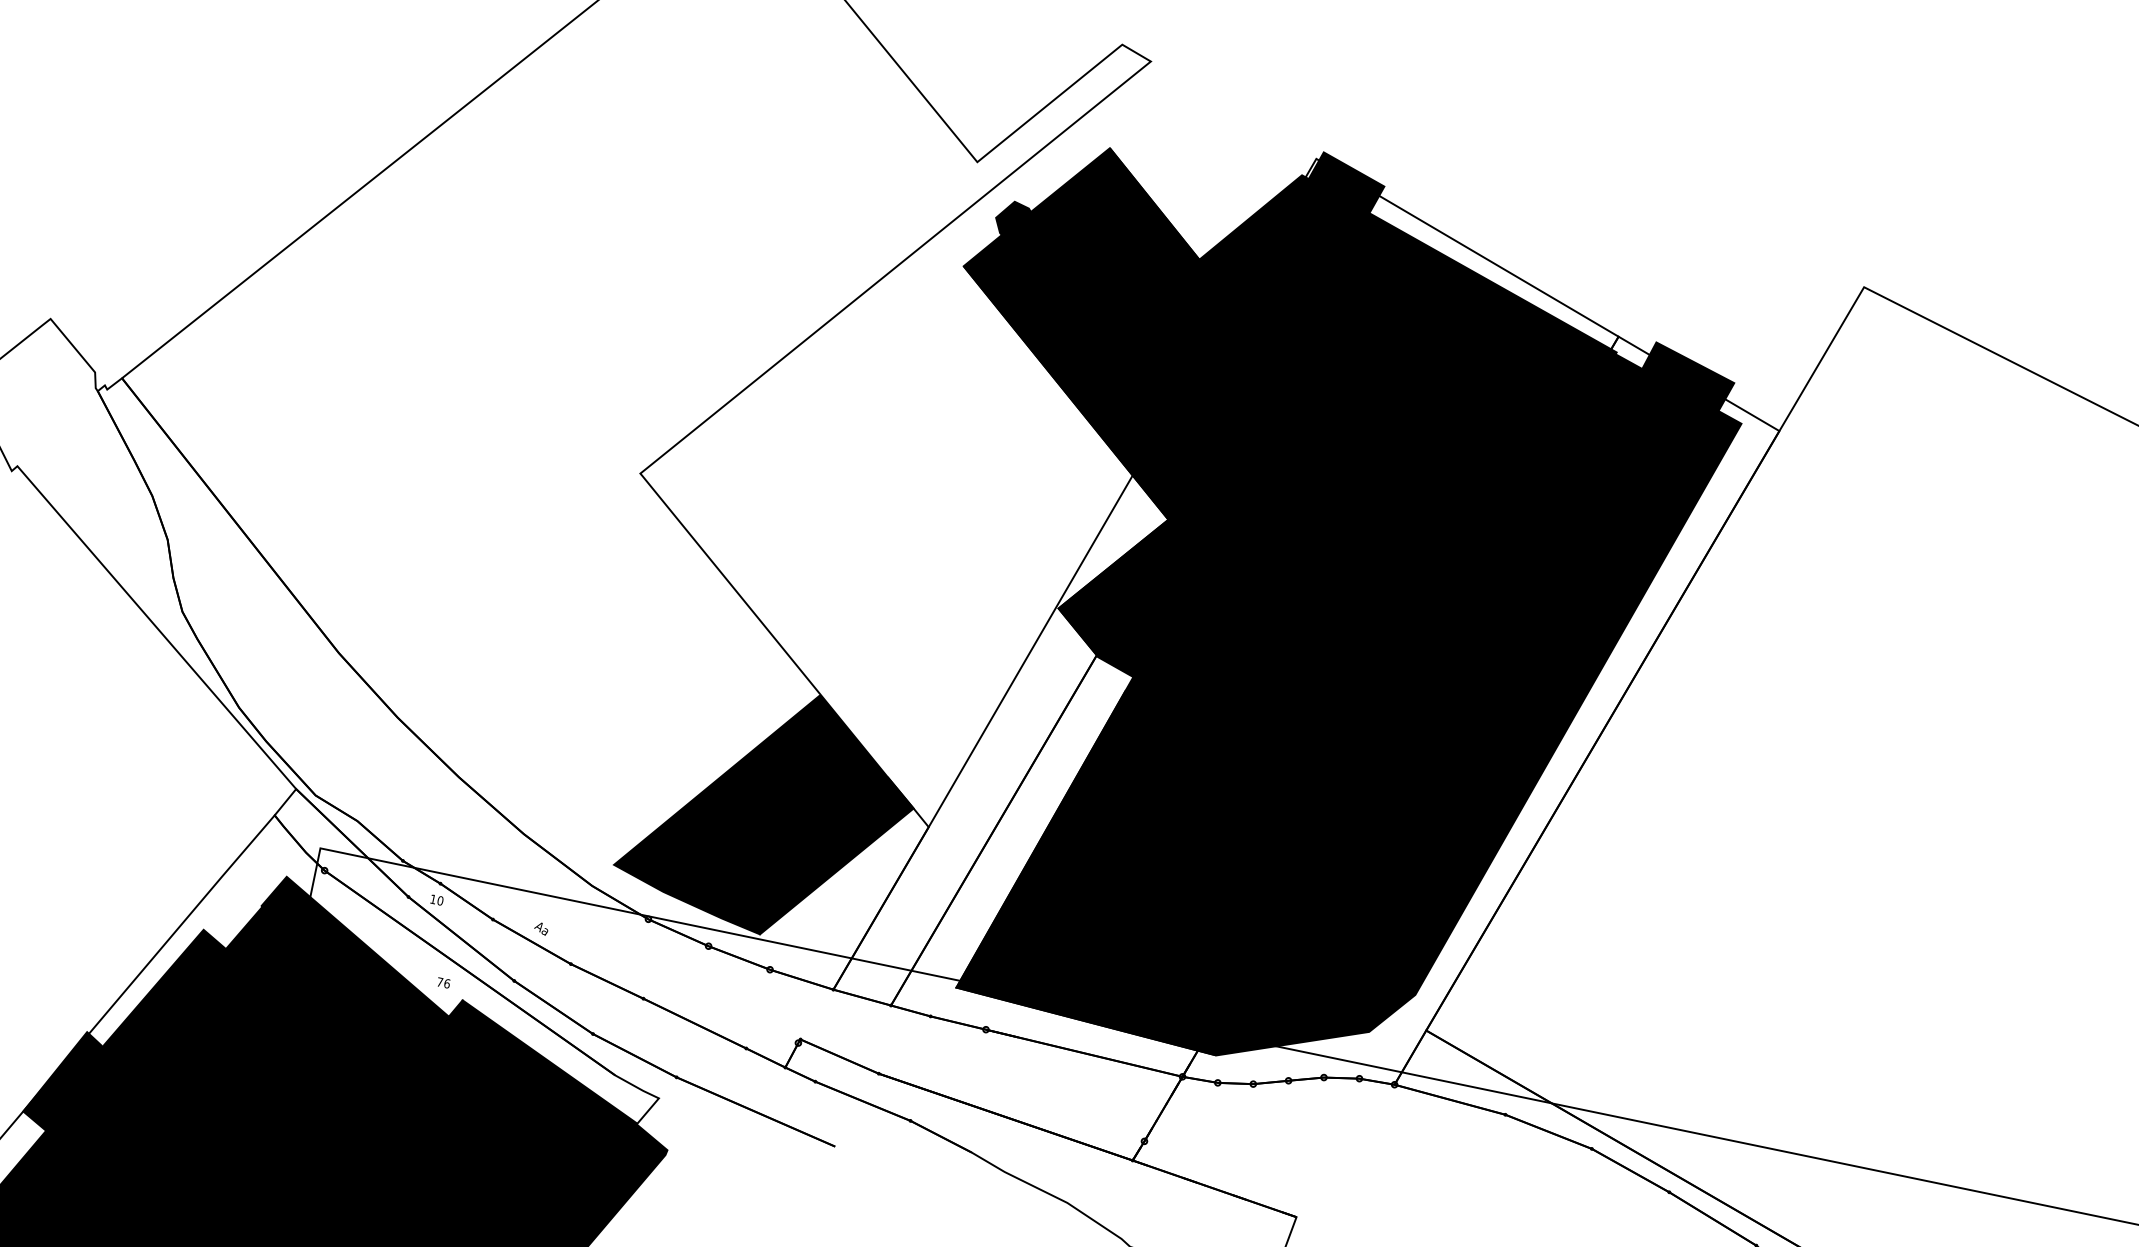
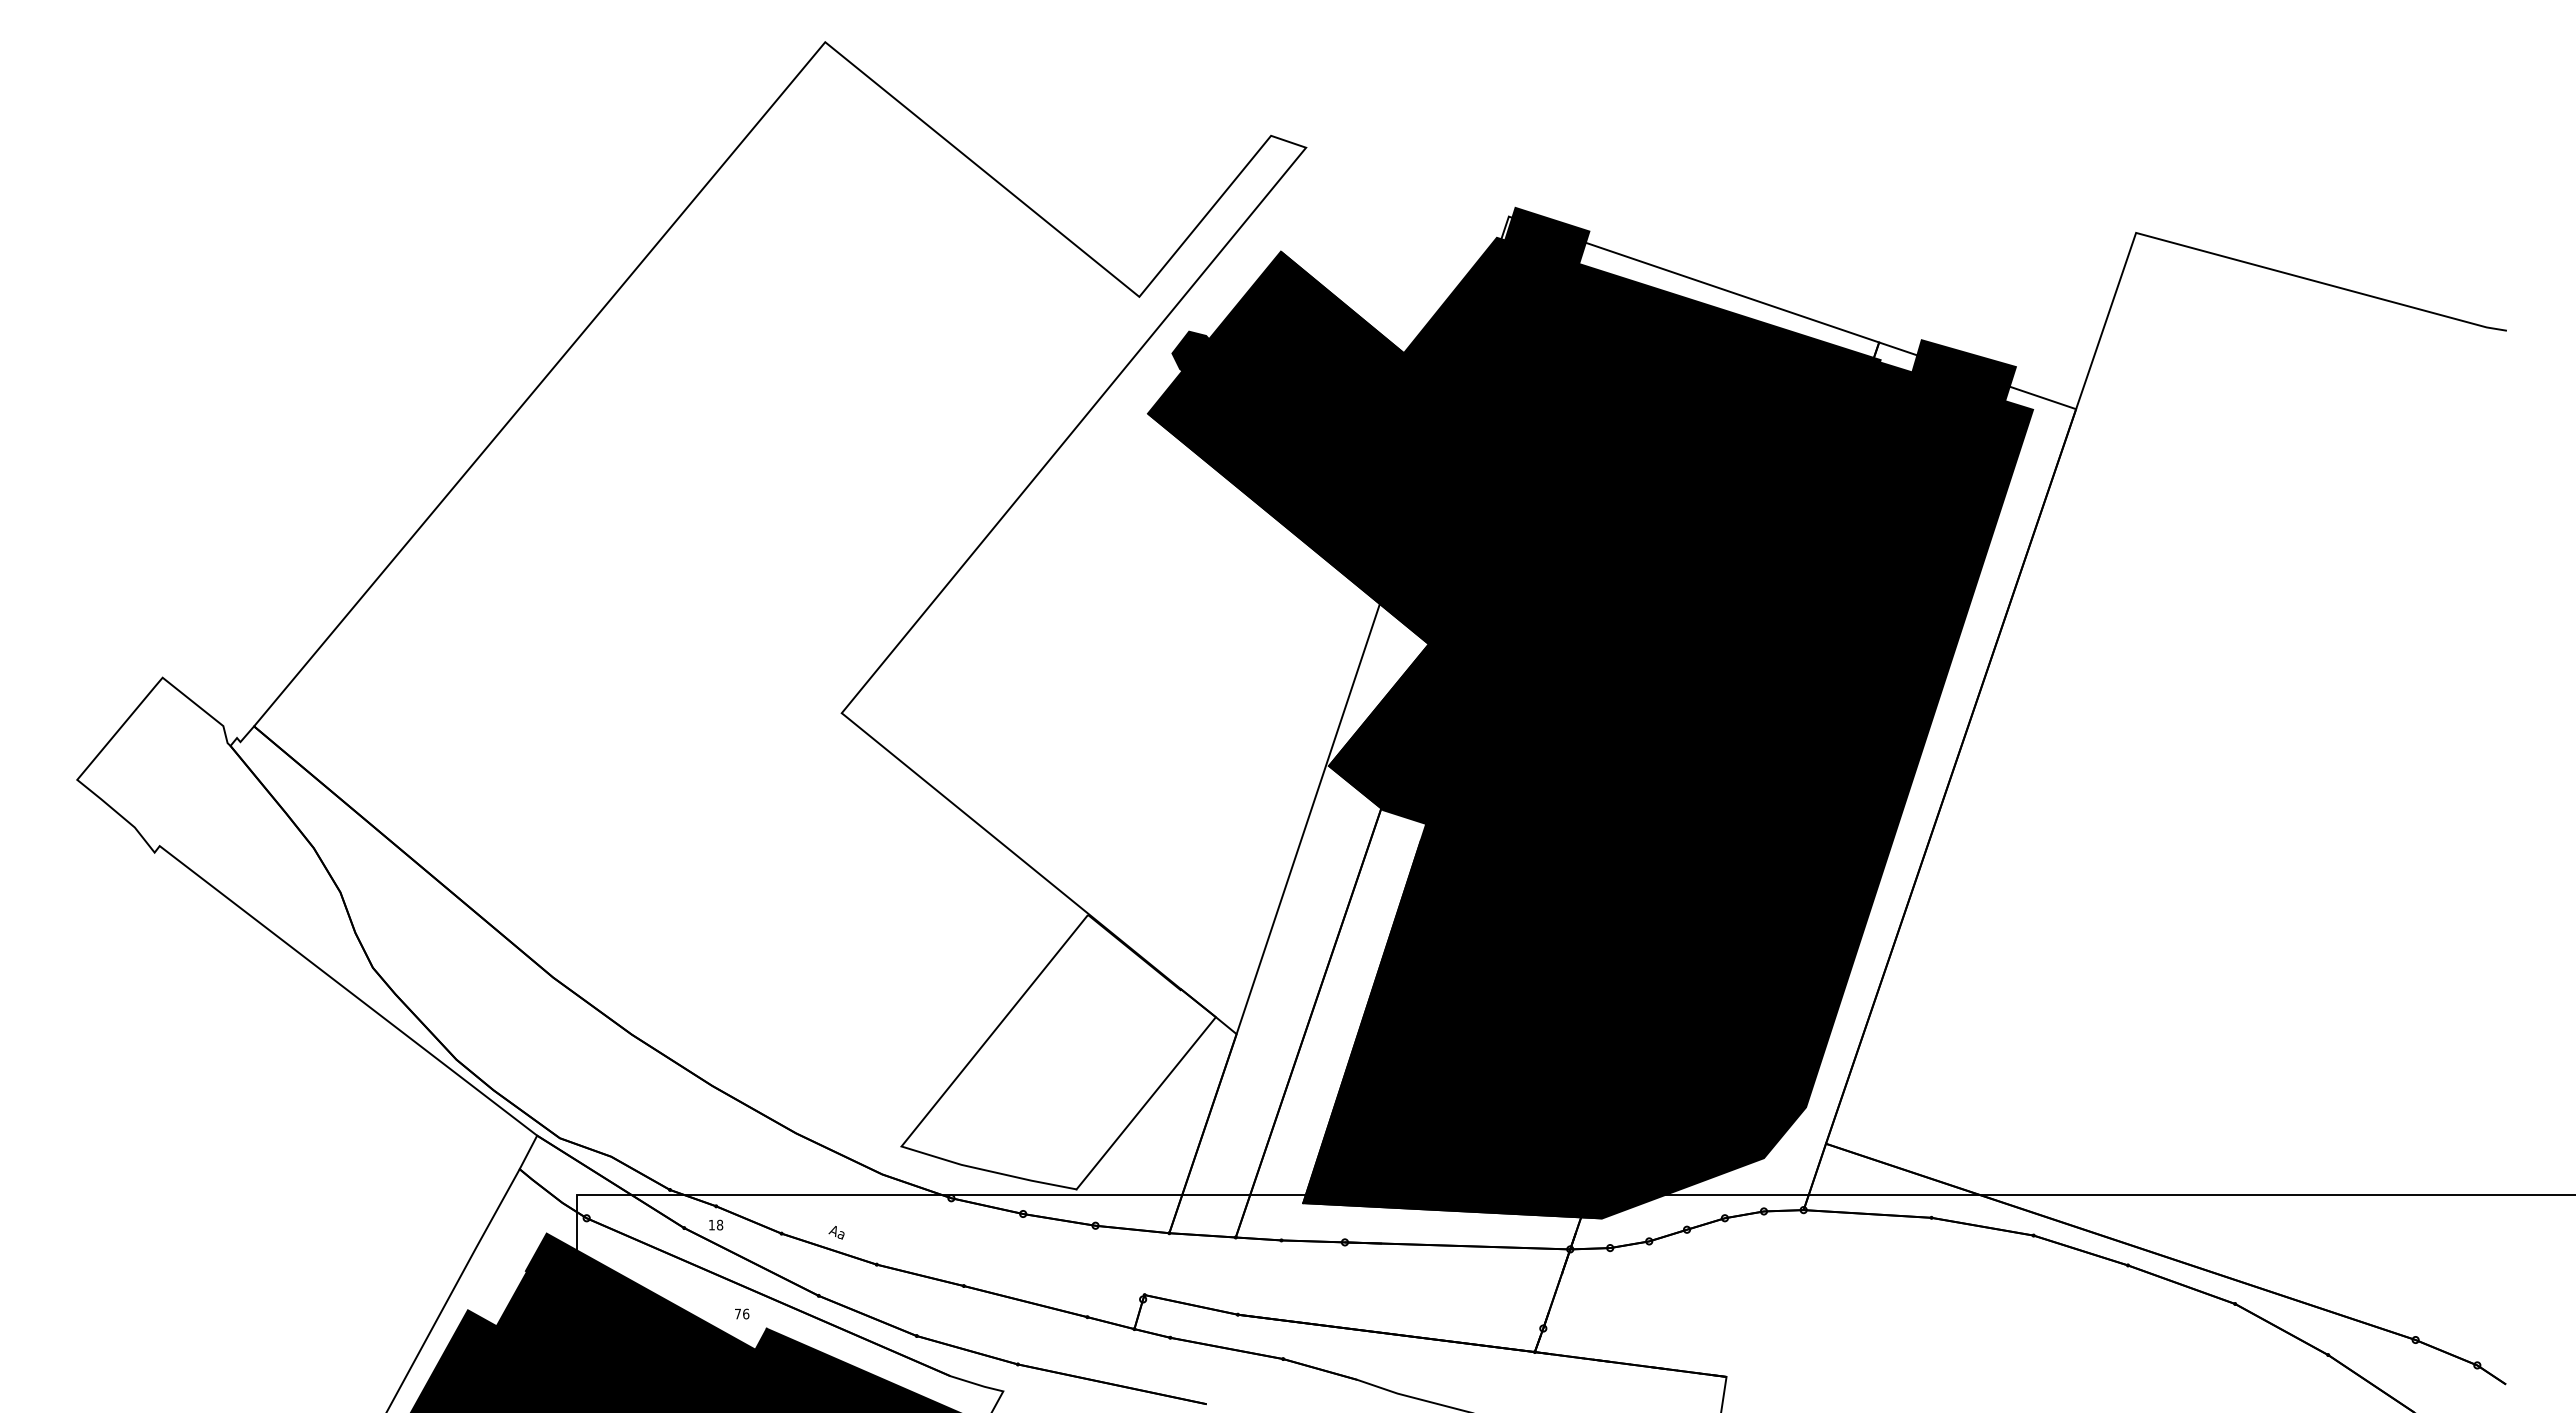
fill: (769, 809) -> (1058, 1051), removed
text: (439, 901) -> (719, 1225), 10 -> 18

